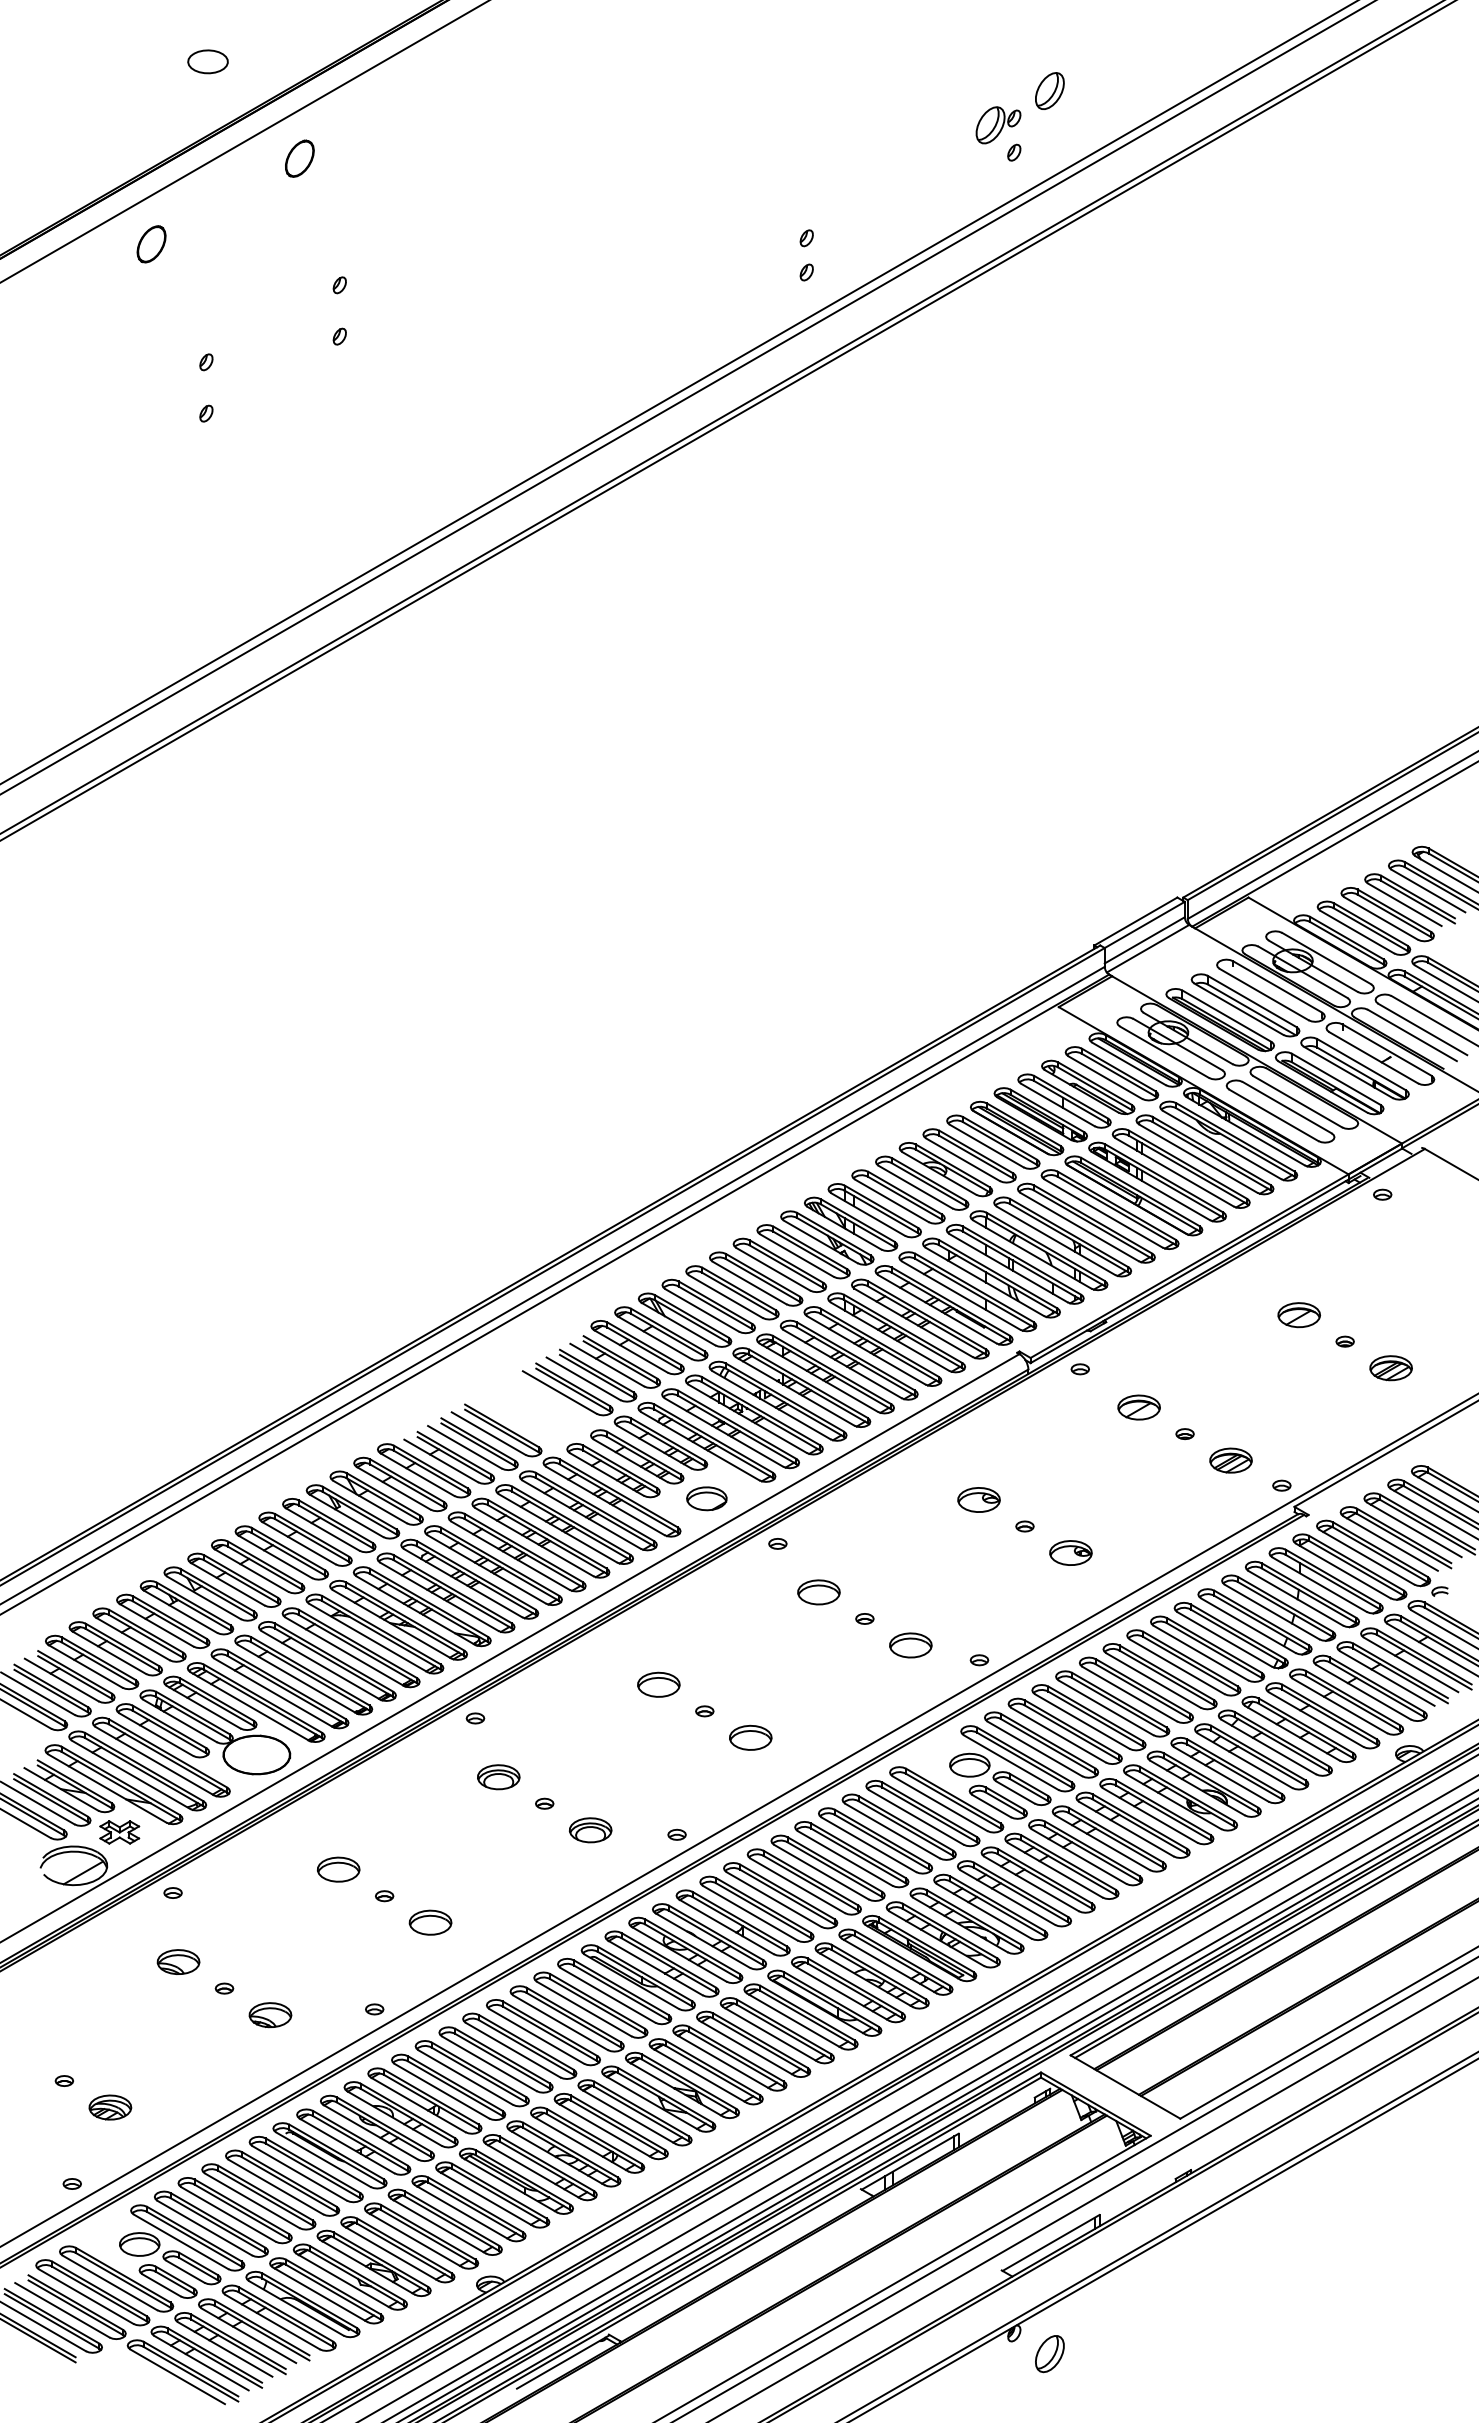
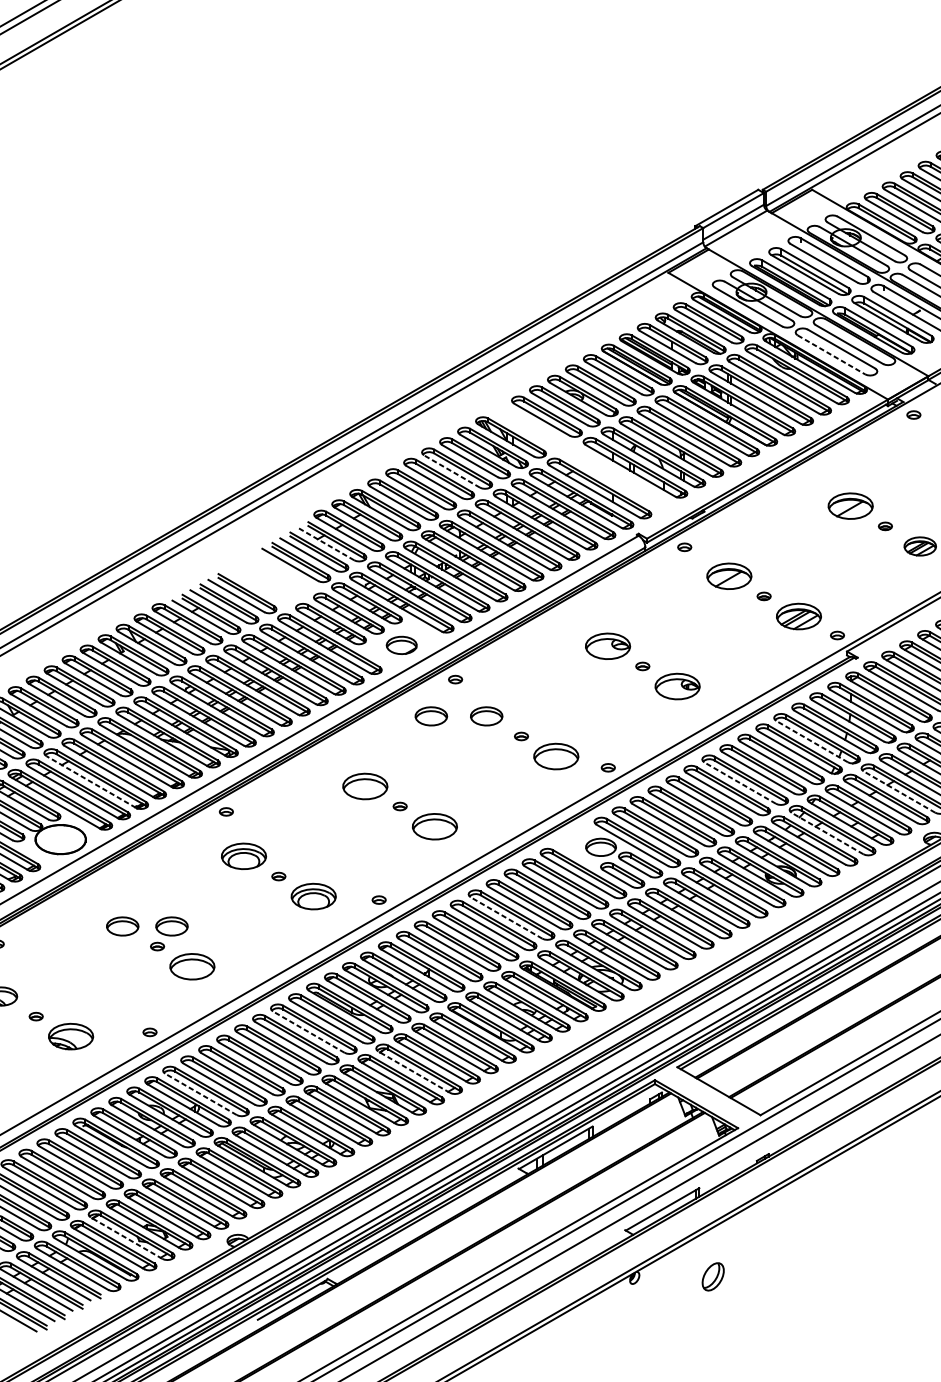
line: (1274, 1115) -> (831, 354), solid -> dashed
part: (943, 1250) -> (581, 457), removed
line: (773, 1269) -> (452, 471), solid -> dashed
part: (1298, 1315) -> (850, 506), size x1.4
line: (607, 1365) -> (326, 544), solid -> dashed
part: (1138, 1407) -> (728, 576), size x1.4
part: (1230, 1460) -> (798, 616), size x1.4
part: (978, 1499) -> (607, 645), size x1.4
part: (1070, 1552) -> (677, 686), size x1.4
part: (745, 1592) -> (431, 716), added
line: (1248, 1625) -> (812, 741), solid -> dashed
part: (910, 1645) -> (556, 756), size x1.4
line: (296, 1678) -> (90, 781), solid -> dashed
line: (1153, 1680) -> (740, 783), solid -> dashed
part: (658, 1684) -> (365, 786), size x1.4
line: (1363, 1692) -> (899, 792), solid -> dashed
part: (750, 1737) -> (434, 826), size x1.4
line: (1268, 1747) -> (827, 833), solid -> dashed
part: (498, 1777) -> (243, 856), size x1.4
part: (590, 1830) -> (313, 896), size x1.4
line: (845, 1858) -> (506, 918), solid -> dashed
part: (403, 1869) -> (171, 926), added
part: (430, 1922) -> (192, 966), size x1.4
line: (584, 2009) -> (309, 1032), solid -> dashed
part: (270, 2015) -> (71, 1037), size x1.4
line: (723, 2061) -> (414, 1071), solid -> dashed
line: (441, 2091) -> (200, 1094), solid -> dashed
line: (343, 2280) -> (126, 1237), solid -> dashed
part: (1049, 2354) -> (712, 1277), moved

